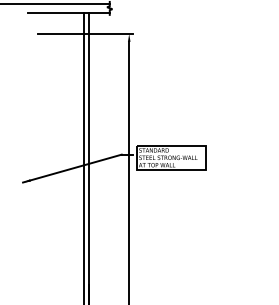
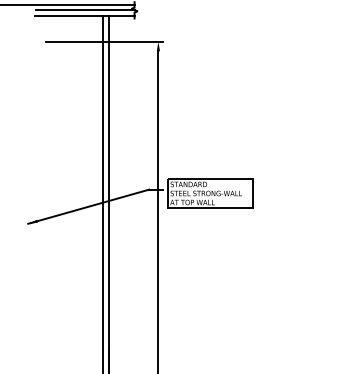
line: (69, 8) -> (85, 10), added

